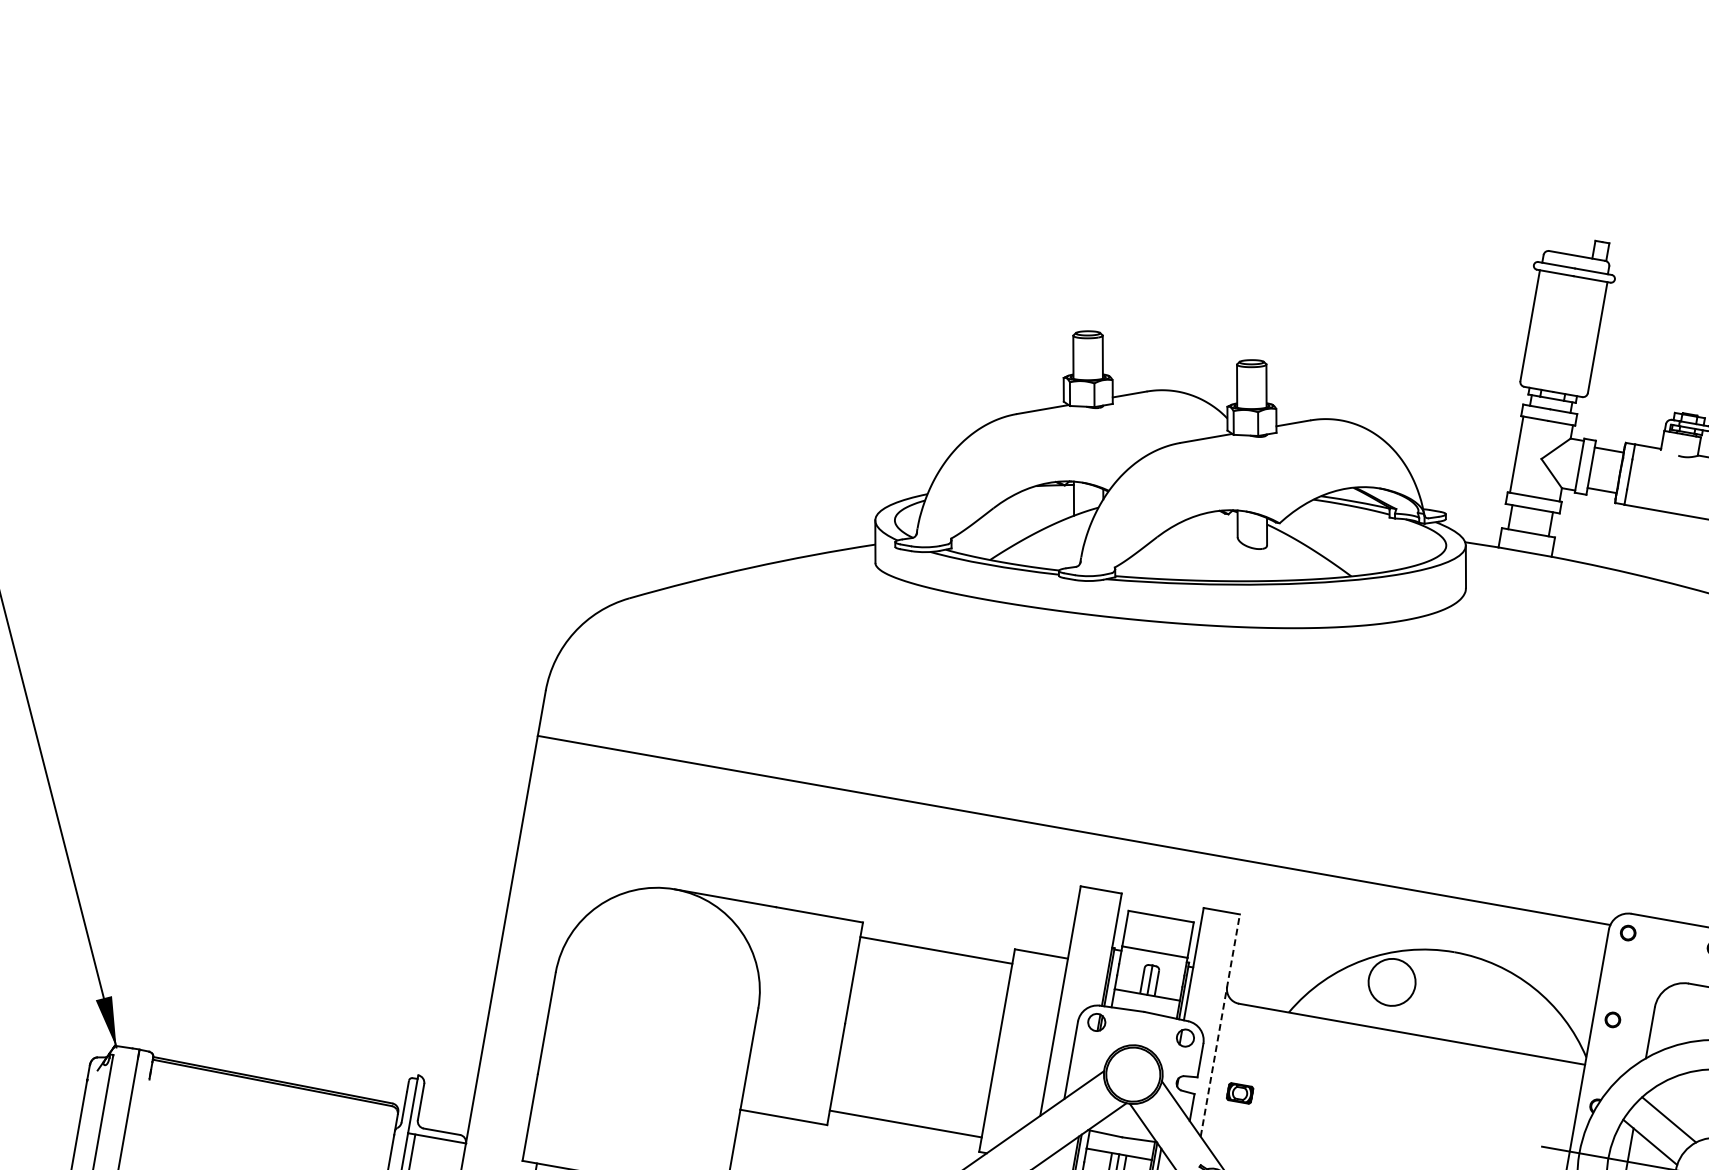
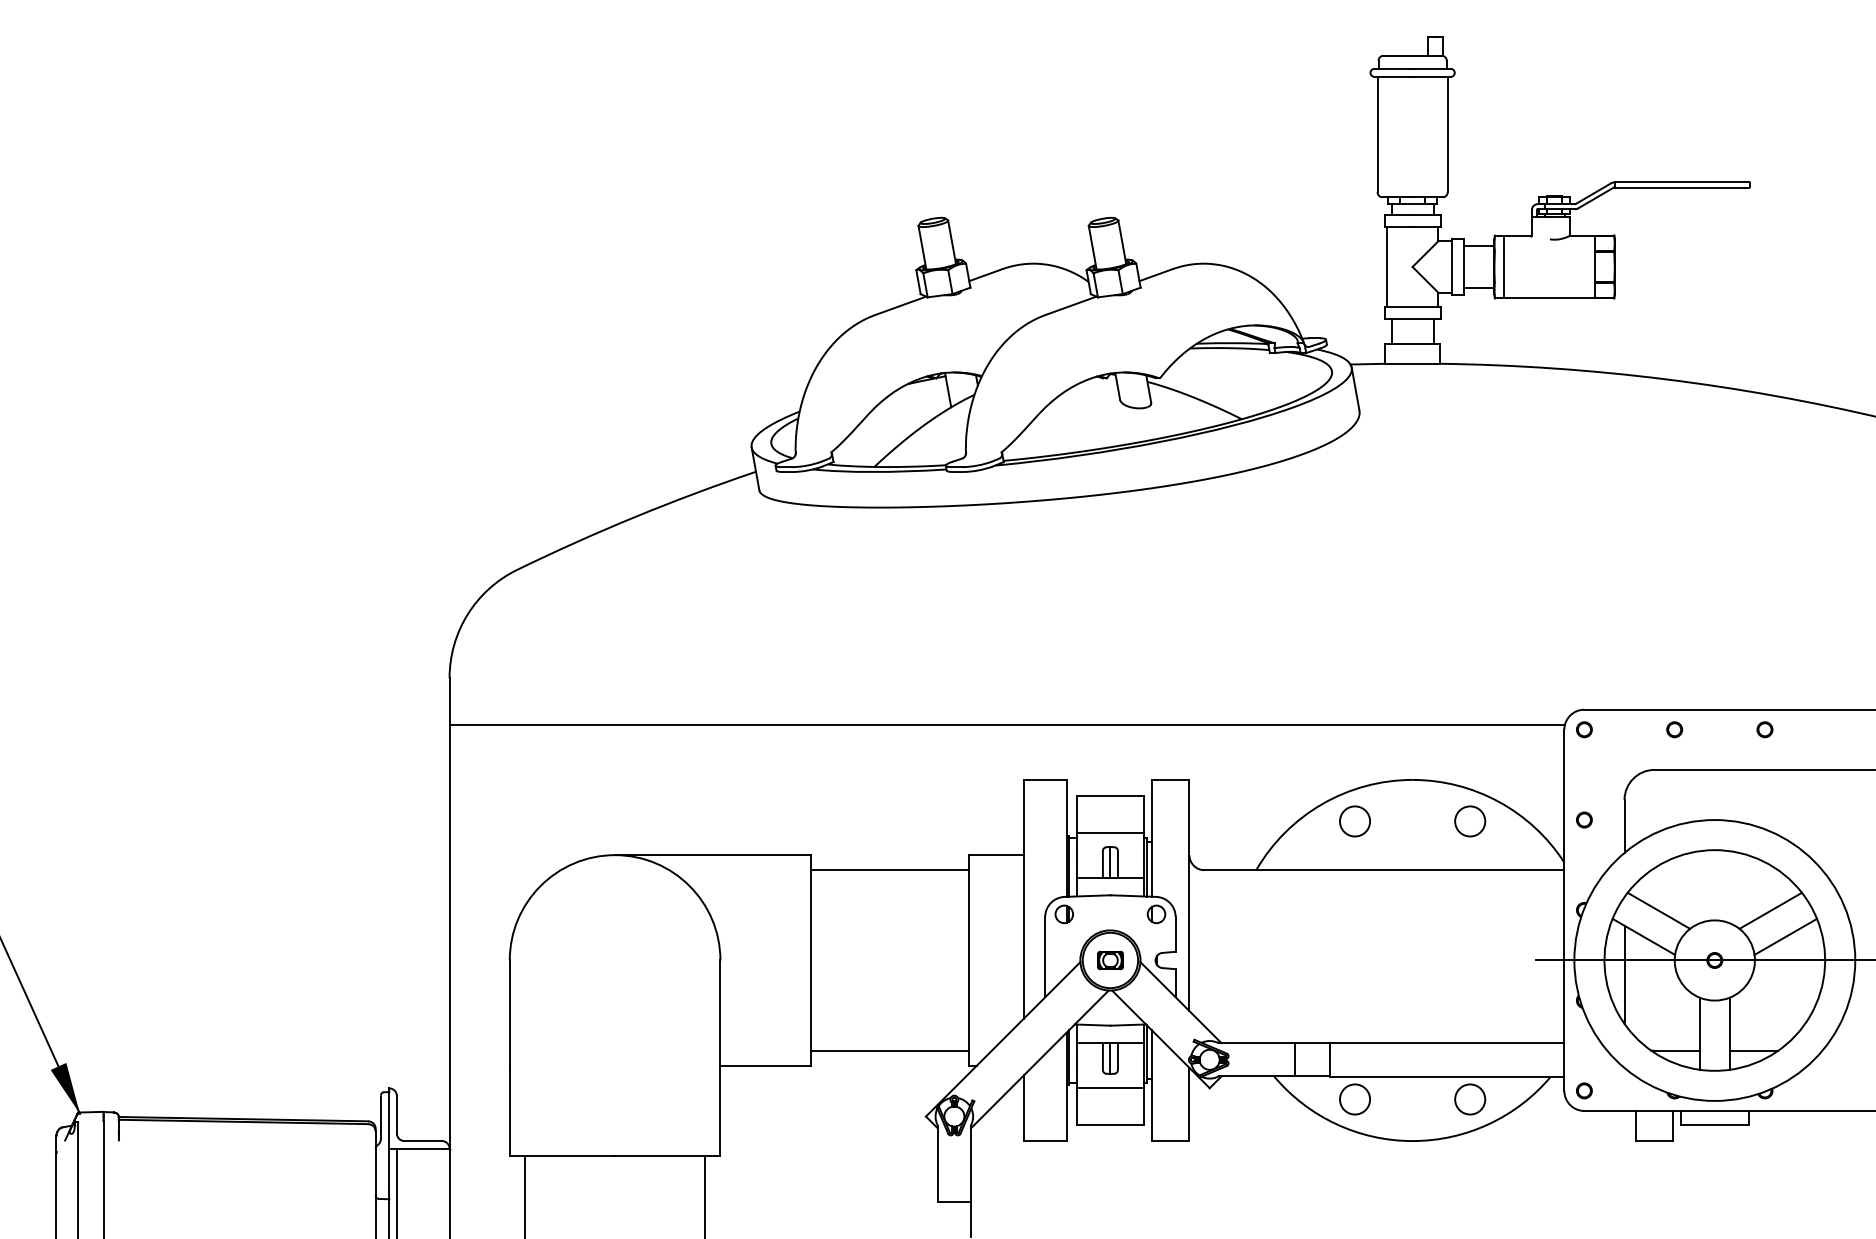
circle: (1391, 982) -> (1354, 821), size x0.62
circle: (1503, 1002) -> (1470, 821), added
line: (1220, 1025) -> (1189, 895), dashed -> solid
part: (1240, 1093) -> (1110, 960), moved

